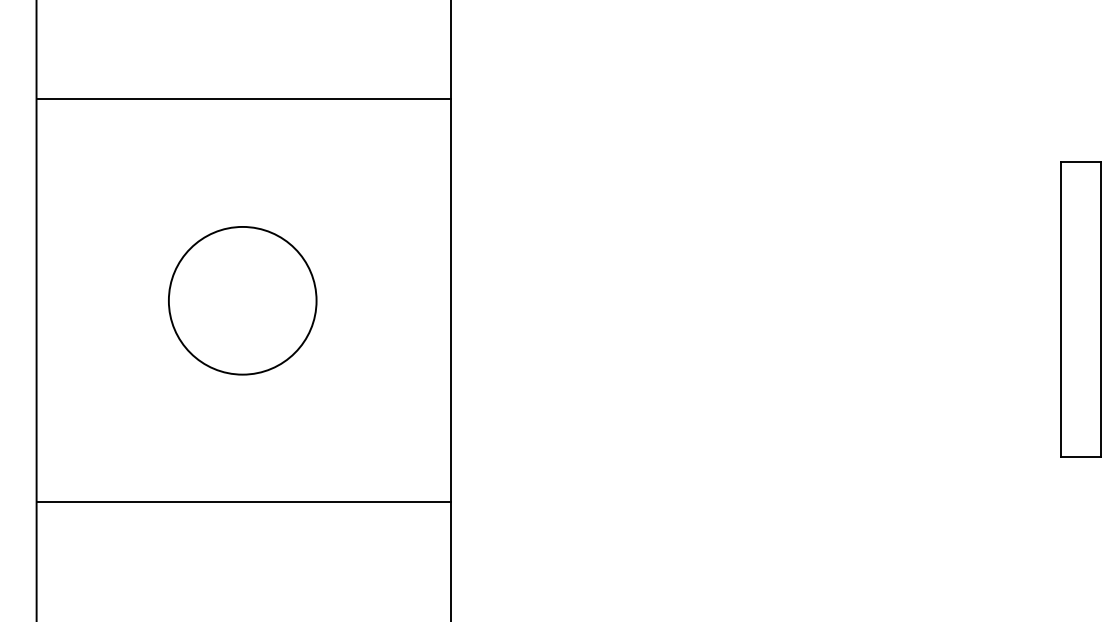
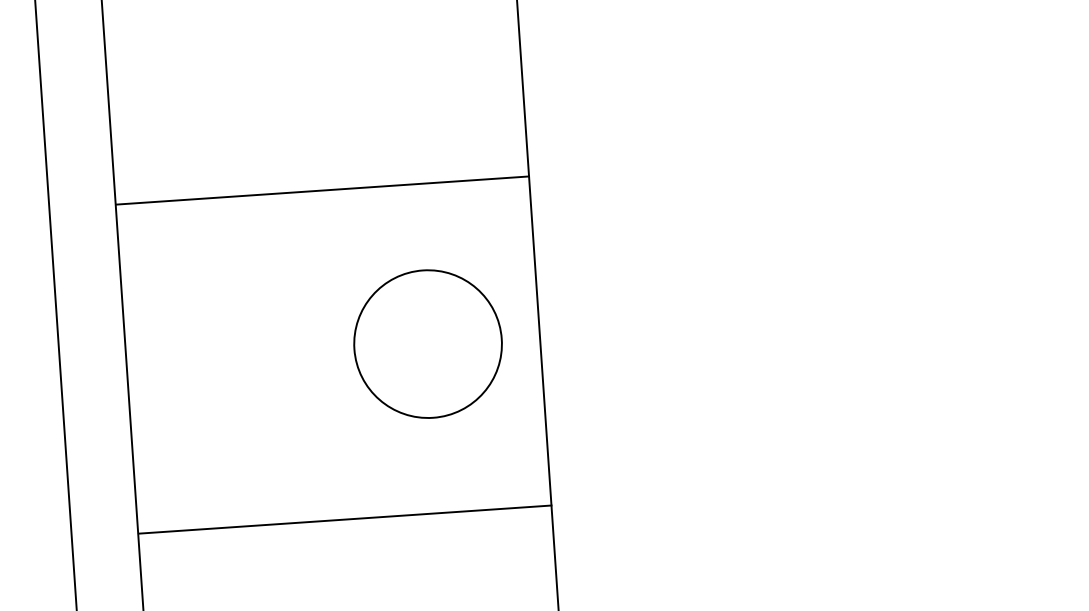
line: (243, 99) -> (322, 190), moved
circle: (242, 300) -> (427, 343), moved
line: (243, 502) -> (344, 519), moved

